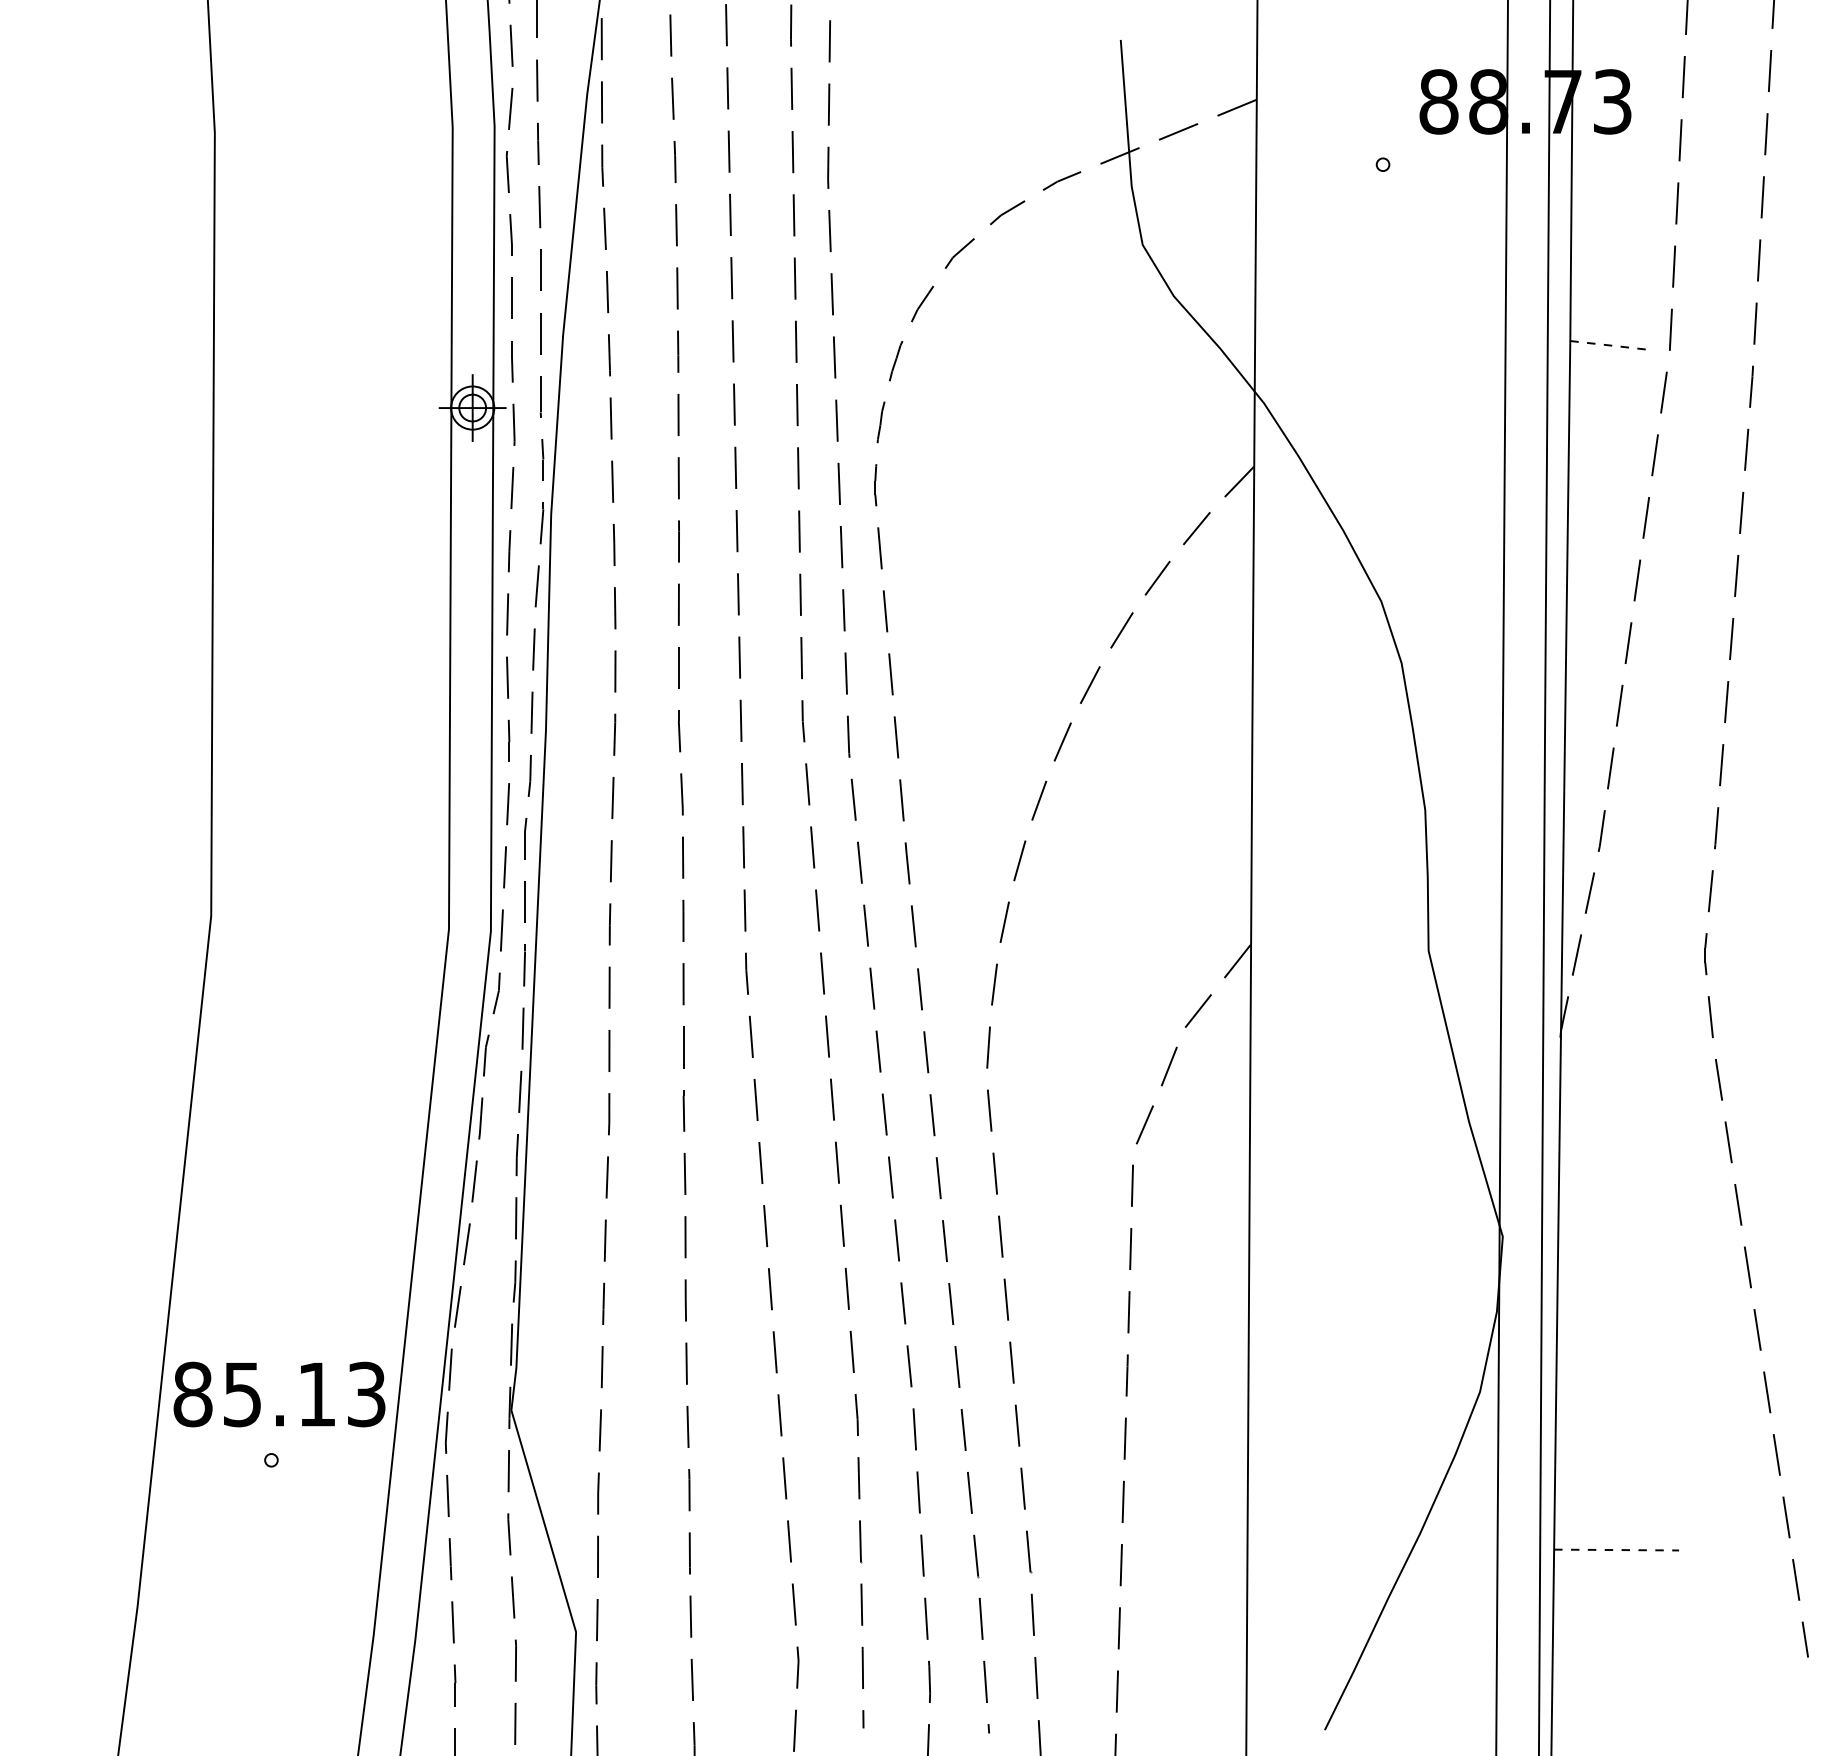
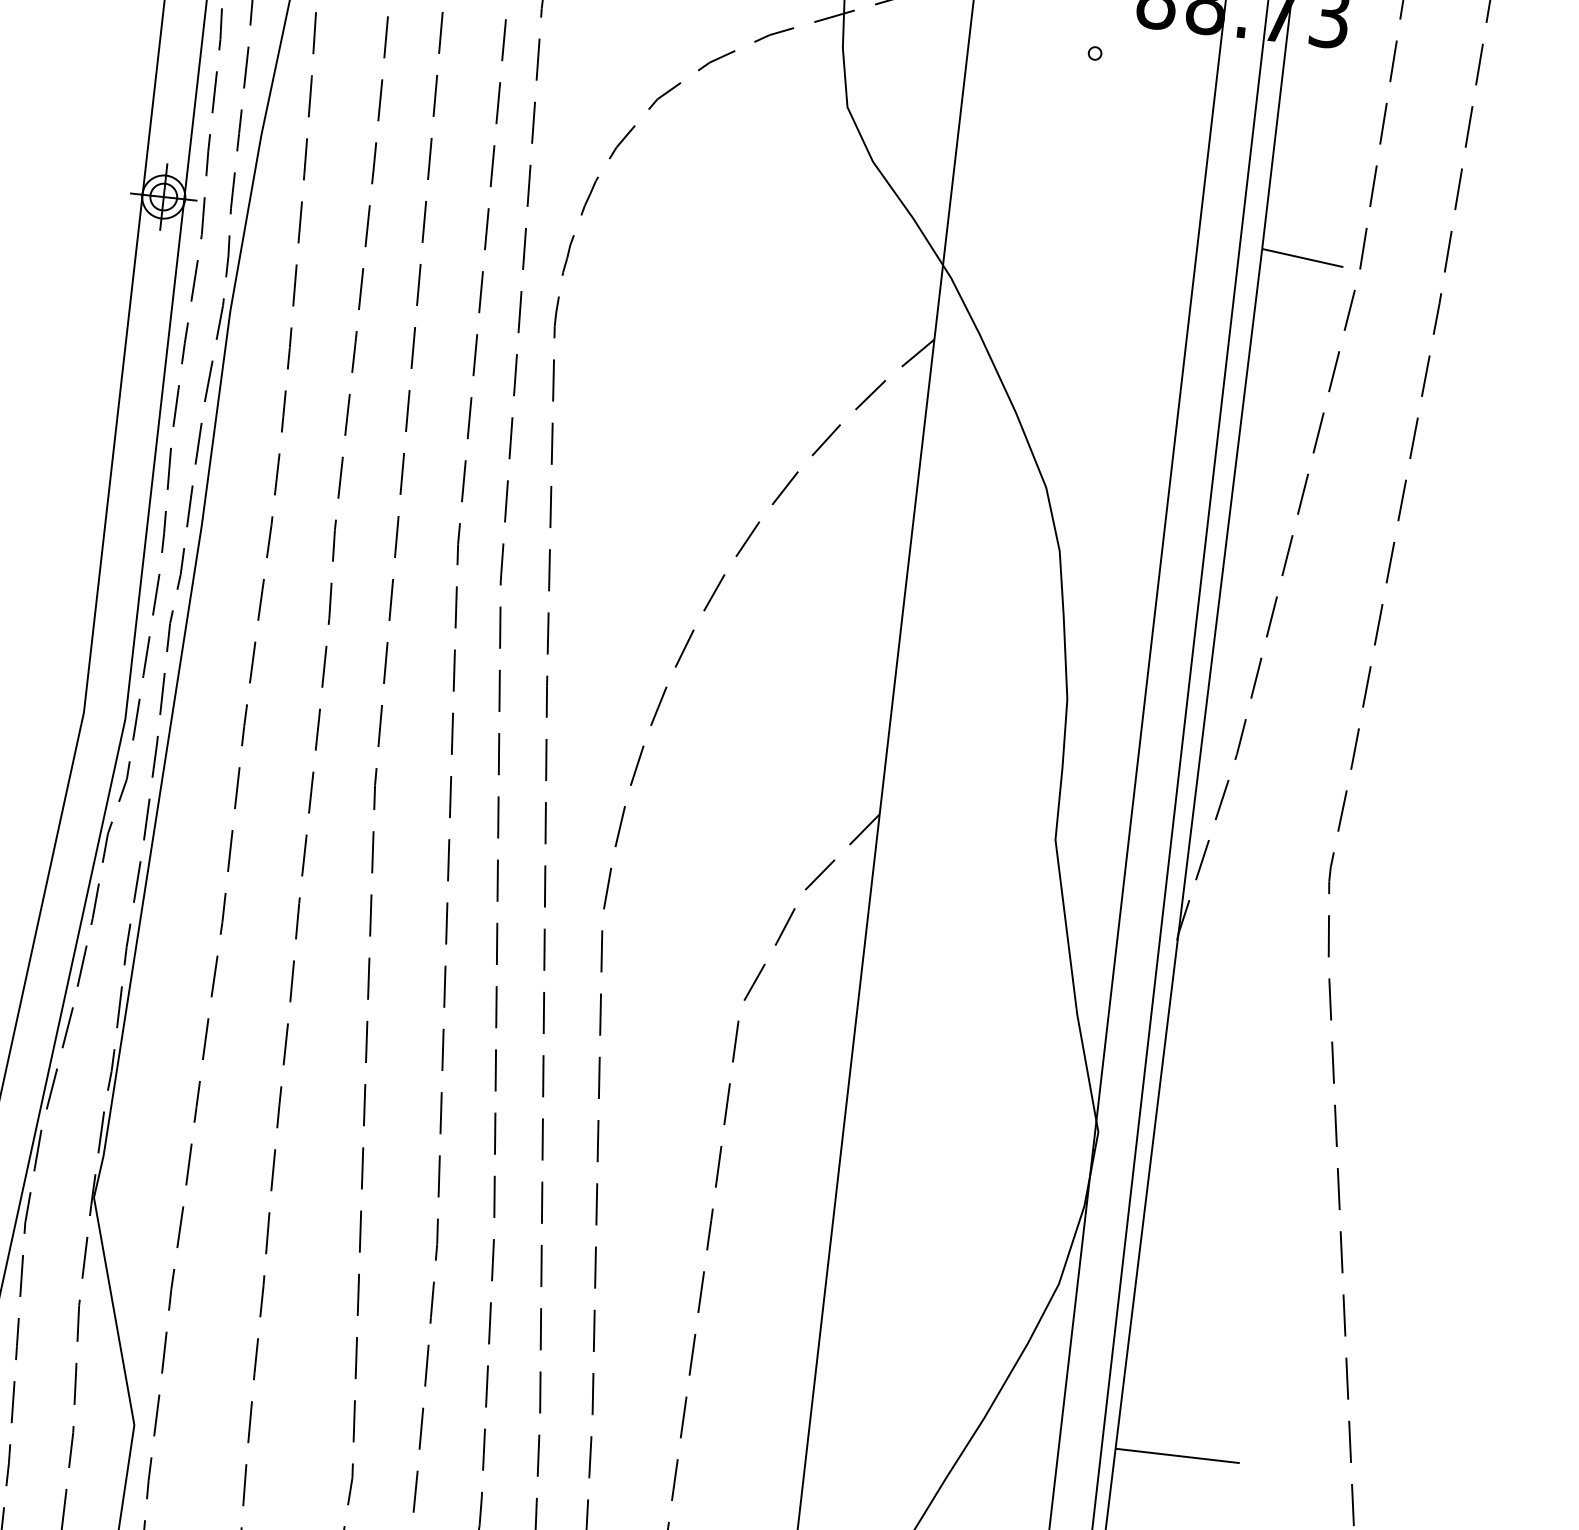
line: (1611, 345) -> (1302, 257), dashed -> solid
line: (1617, 1550) -> (1178, 1456), dashed -> solid

